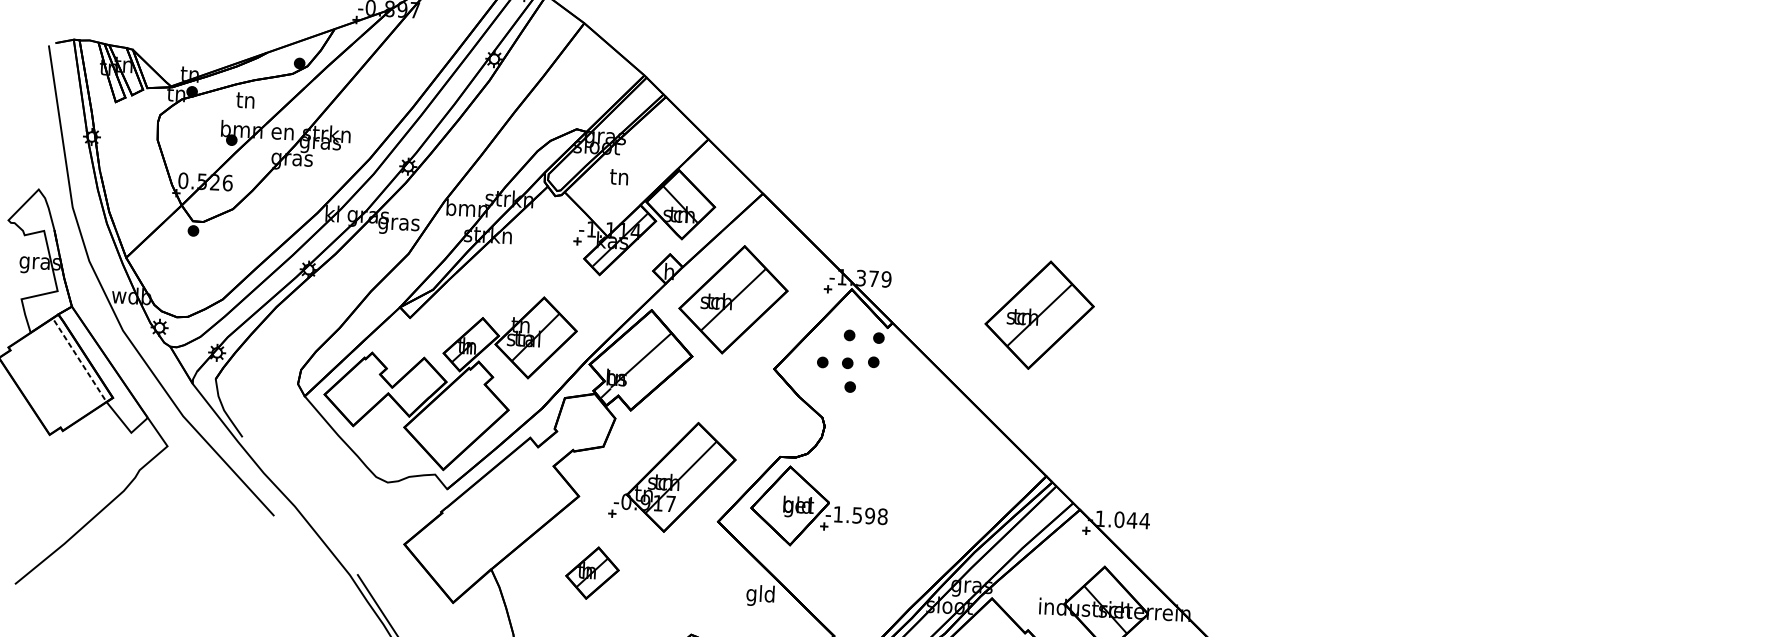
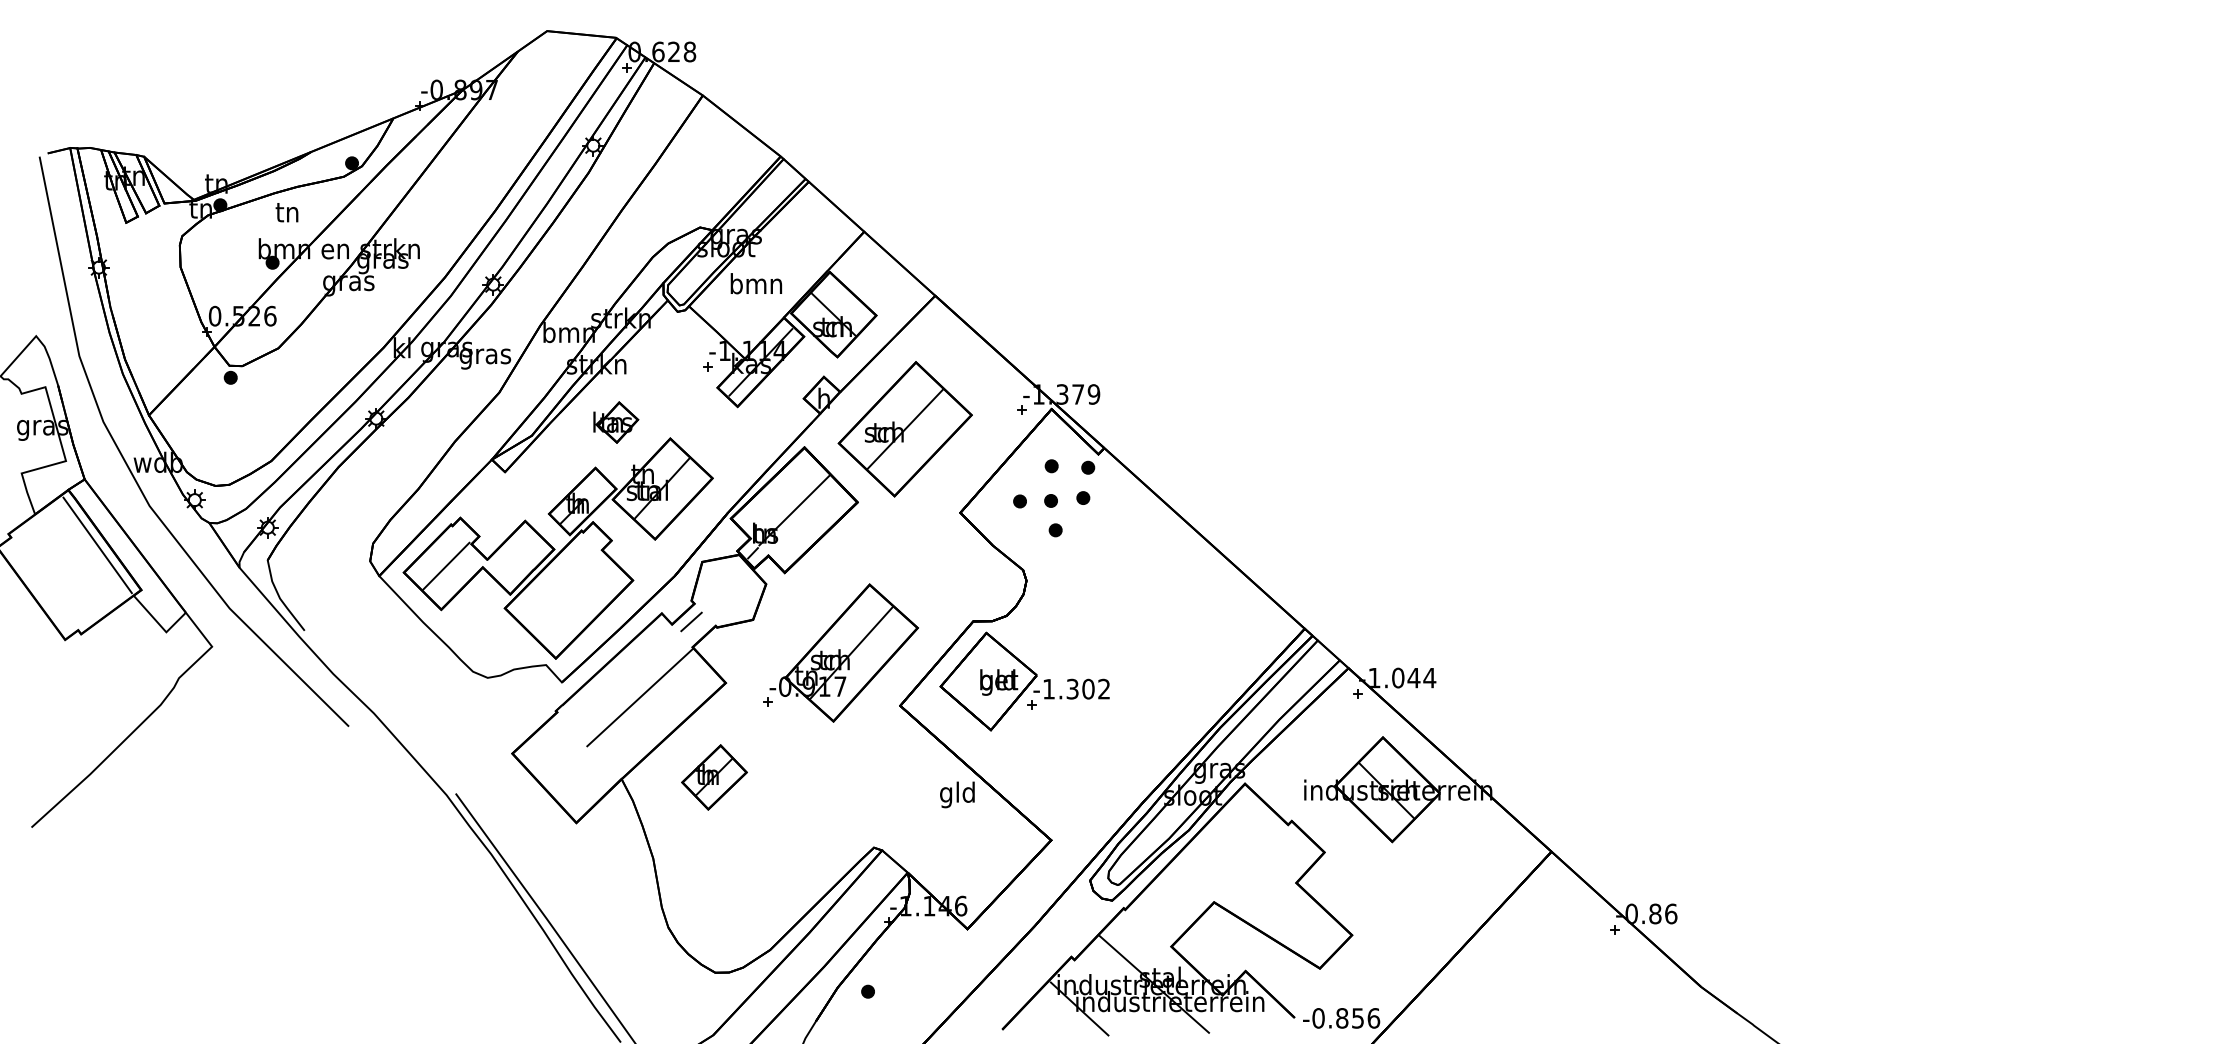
text: (619, 176) -> (756, 283), tn -> bmn
part: (501, 282) -> (616, 422), added
part: (1039, 315) -> (1285, 429), removed
line: (79, 360) -> (97, 545), dashed -> solid
line: (359, 390) -> (446, 565), added
line: (553, 445) -> (691, 621), added
line: (509, 504) -> (640, 697), added
text: (870, 515) -> (1088, 688), -1.598 -> -1.302
part: (592, 573) -> (714, 777), moved

